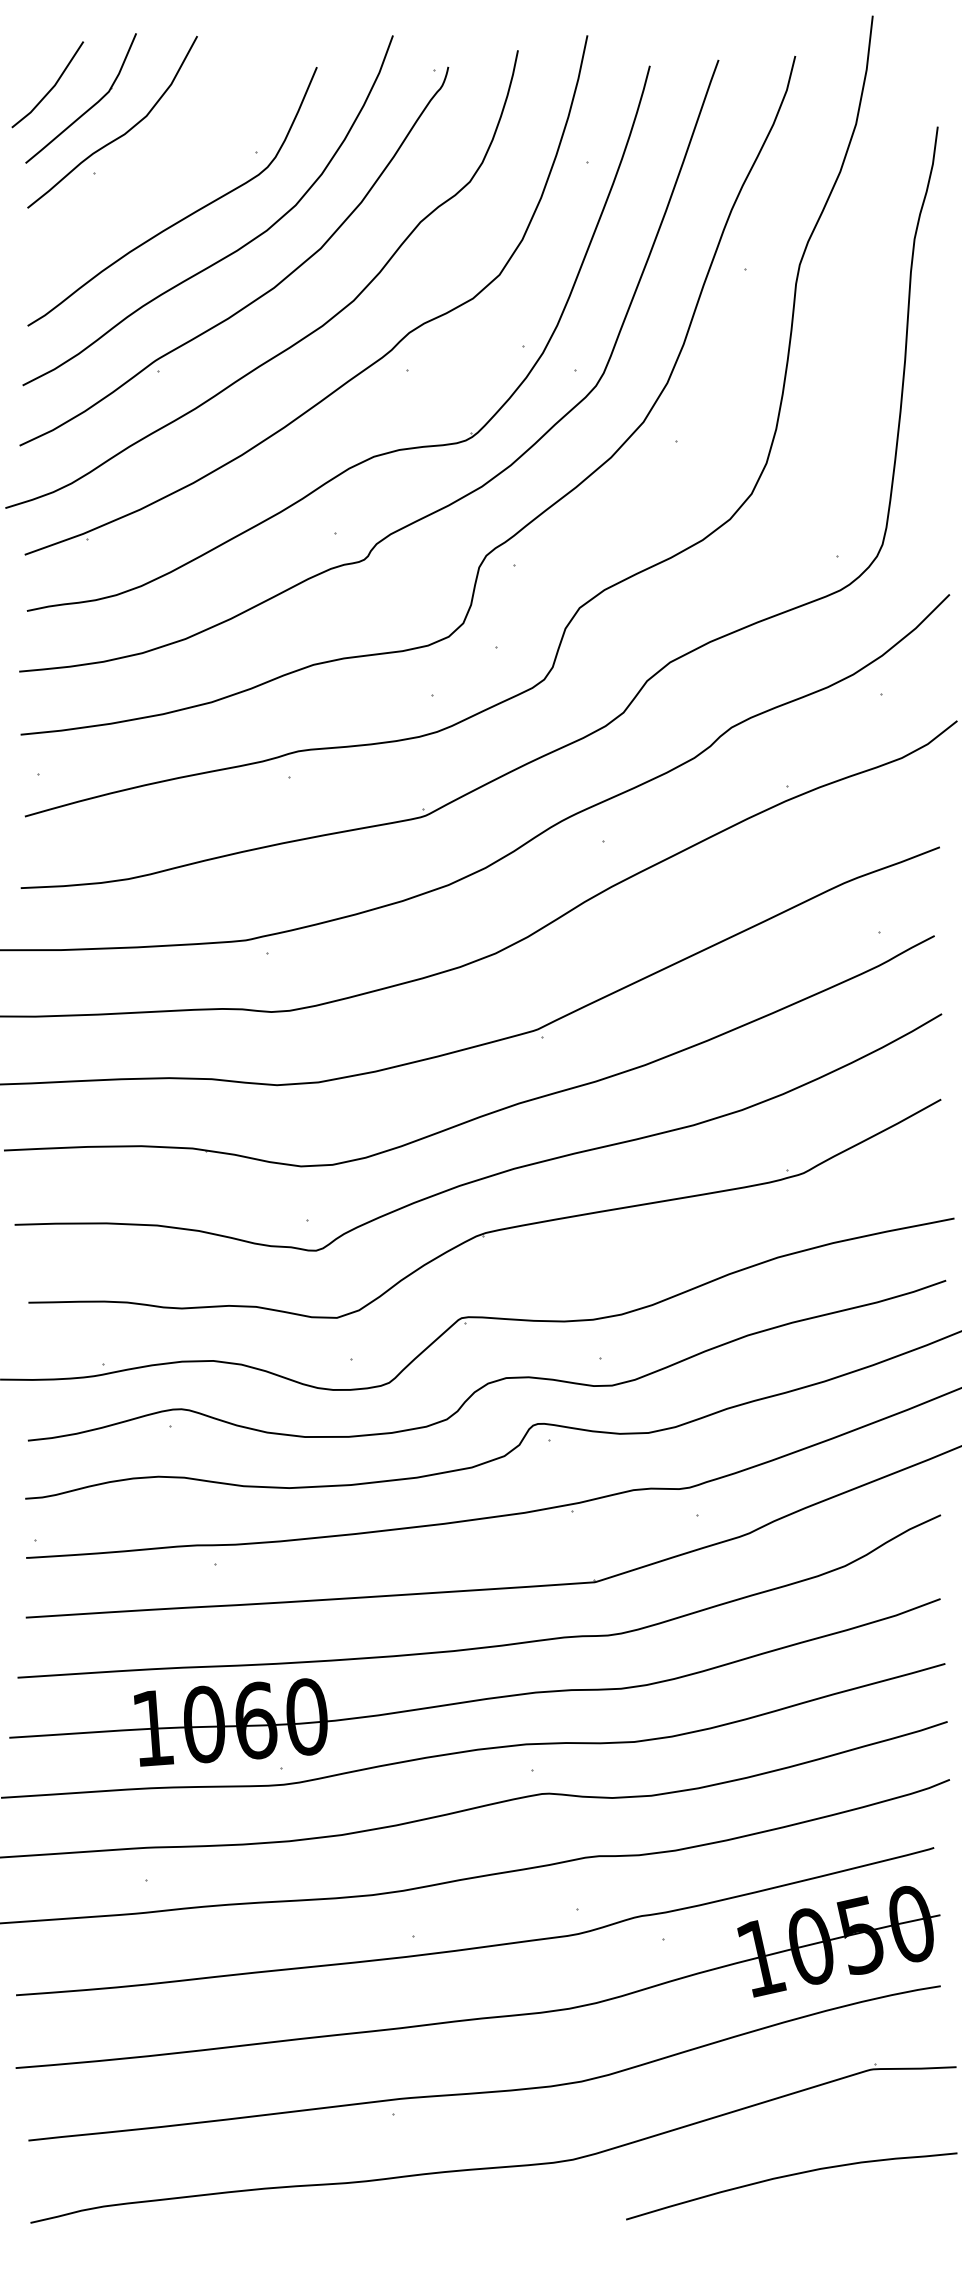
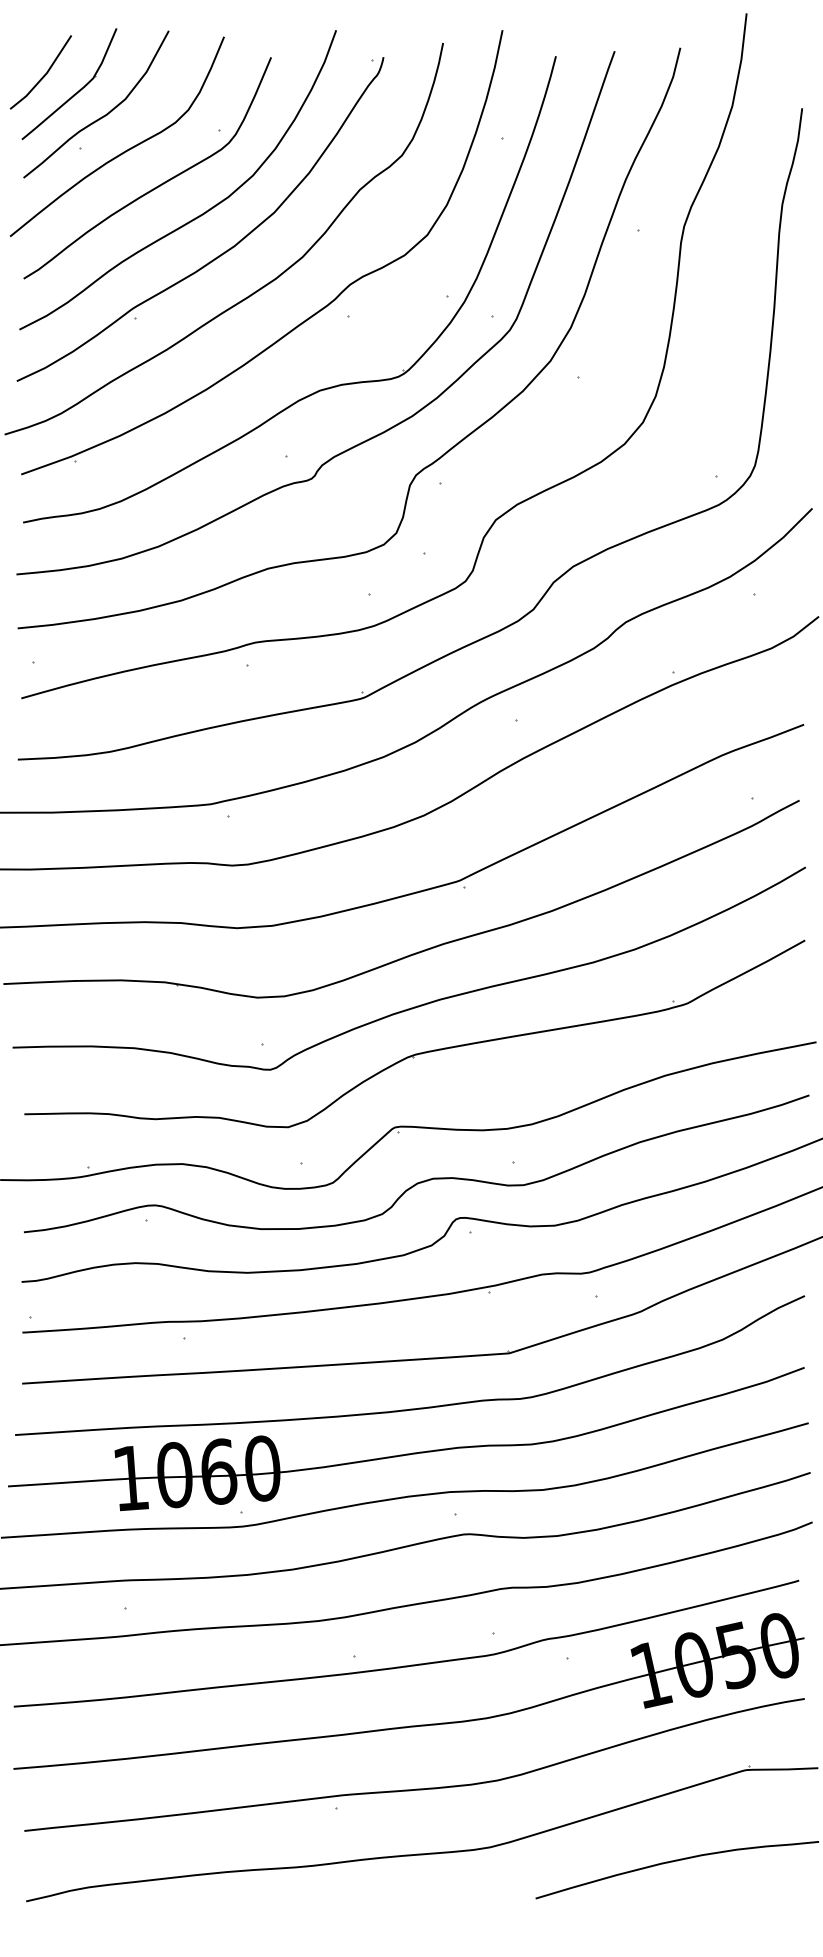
curve: (147, 175) -> (126, 150), added

